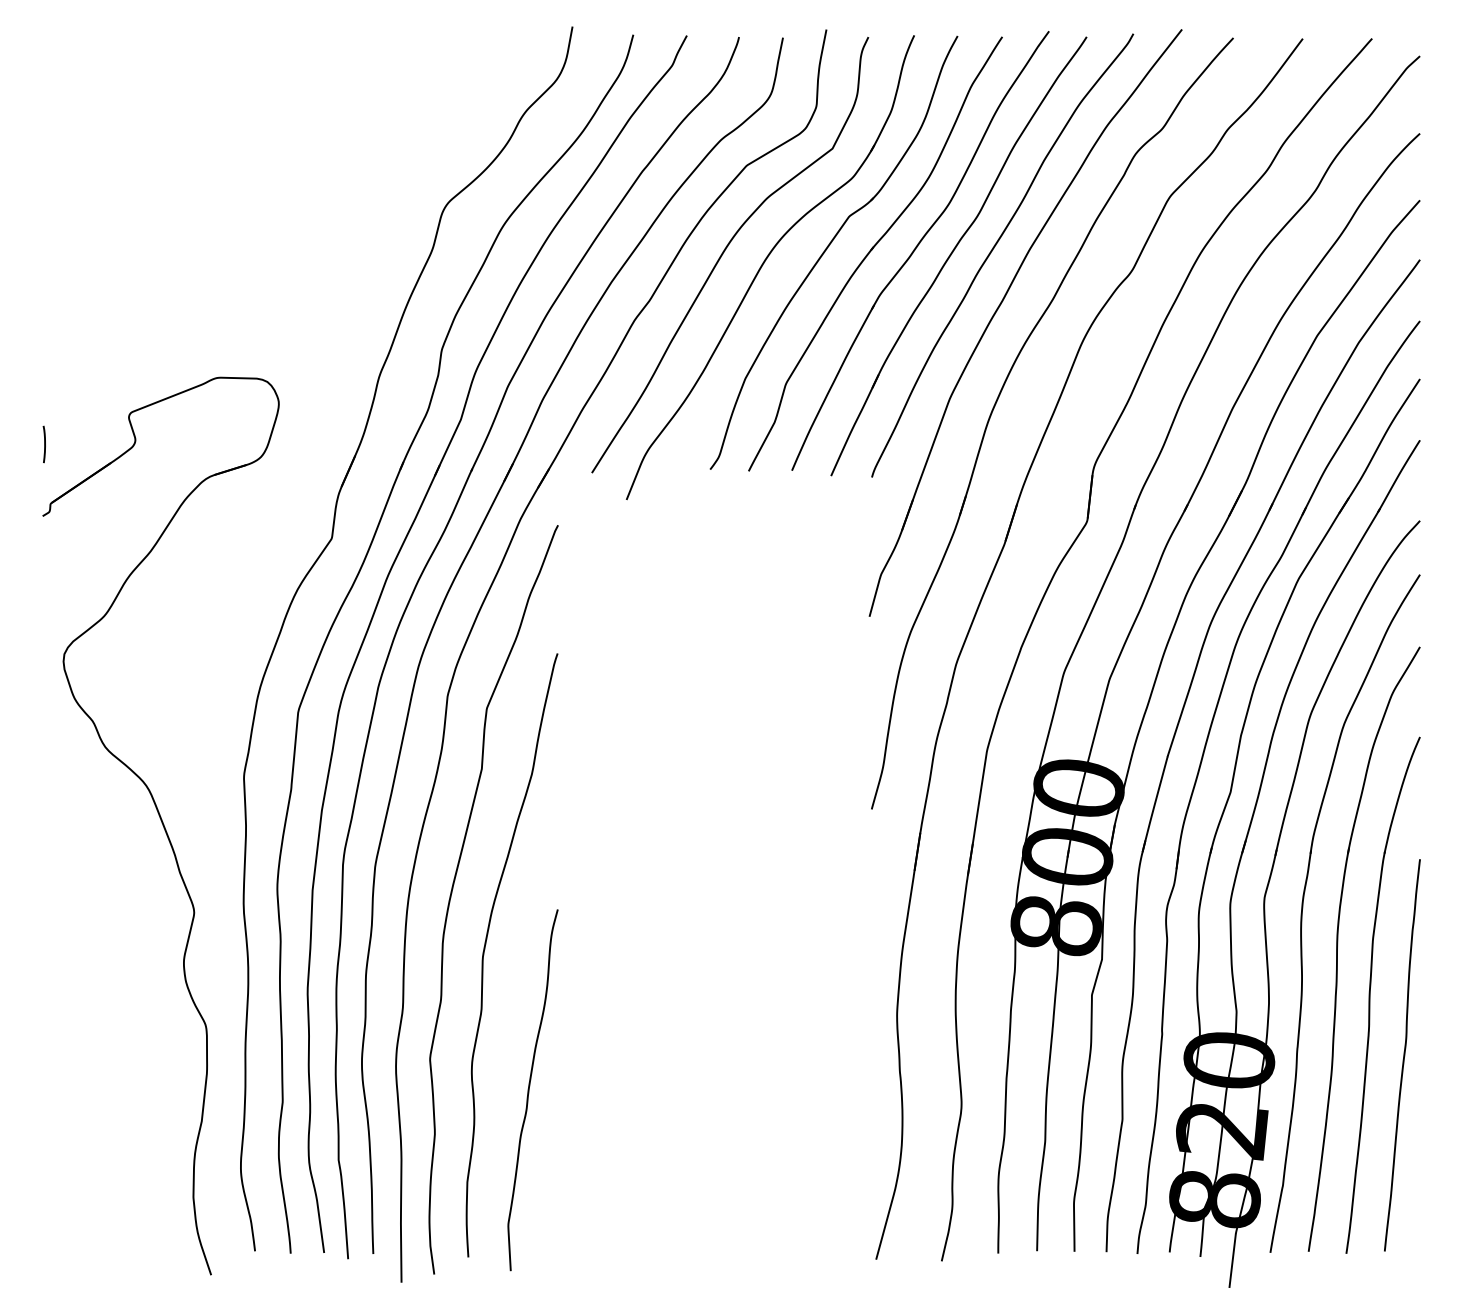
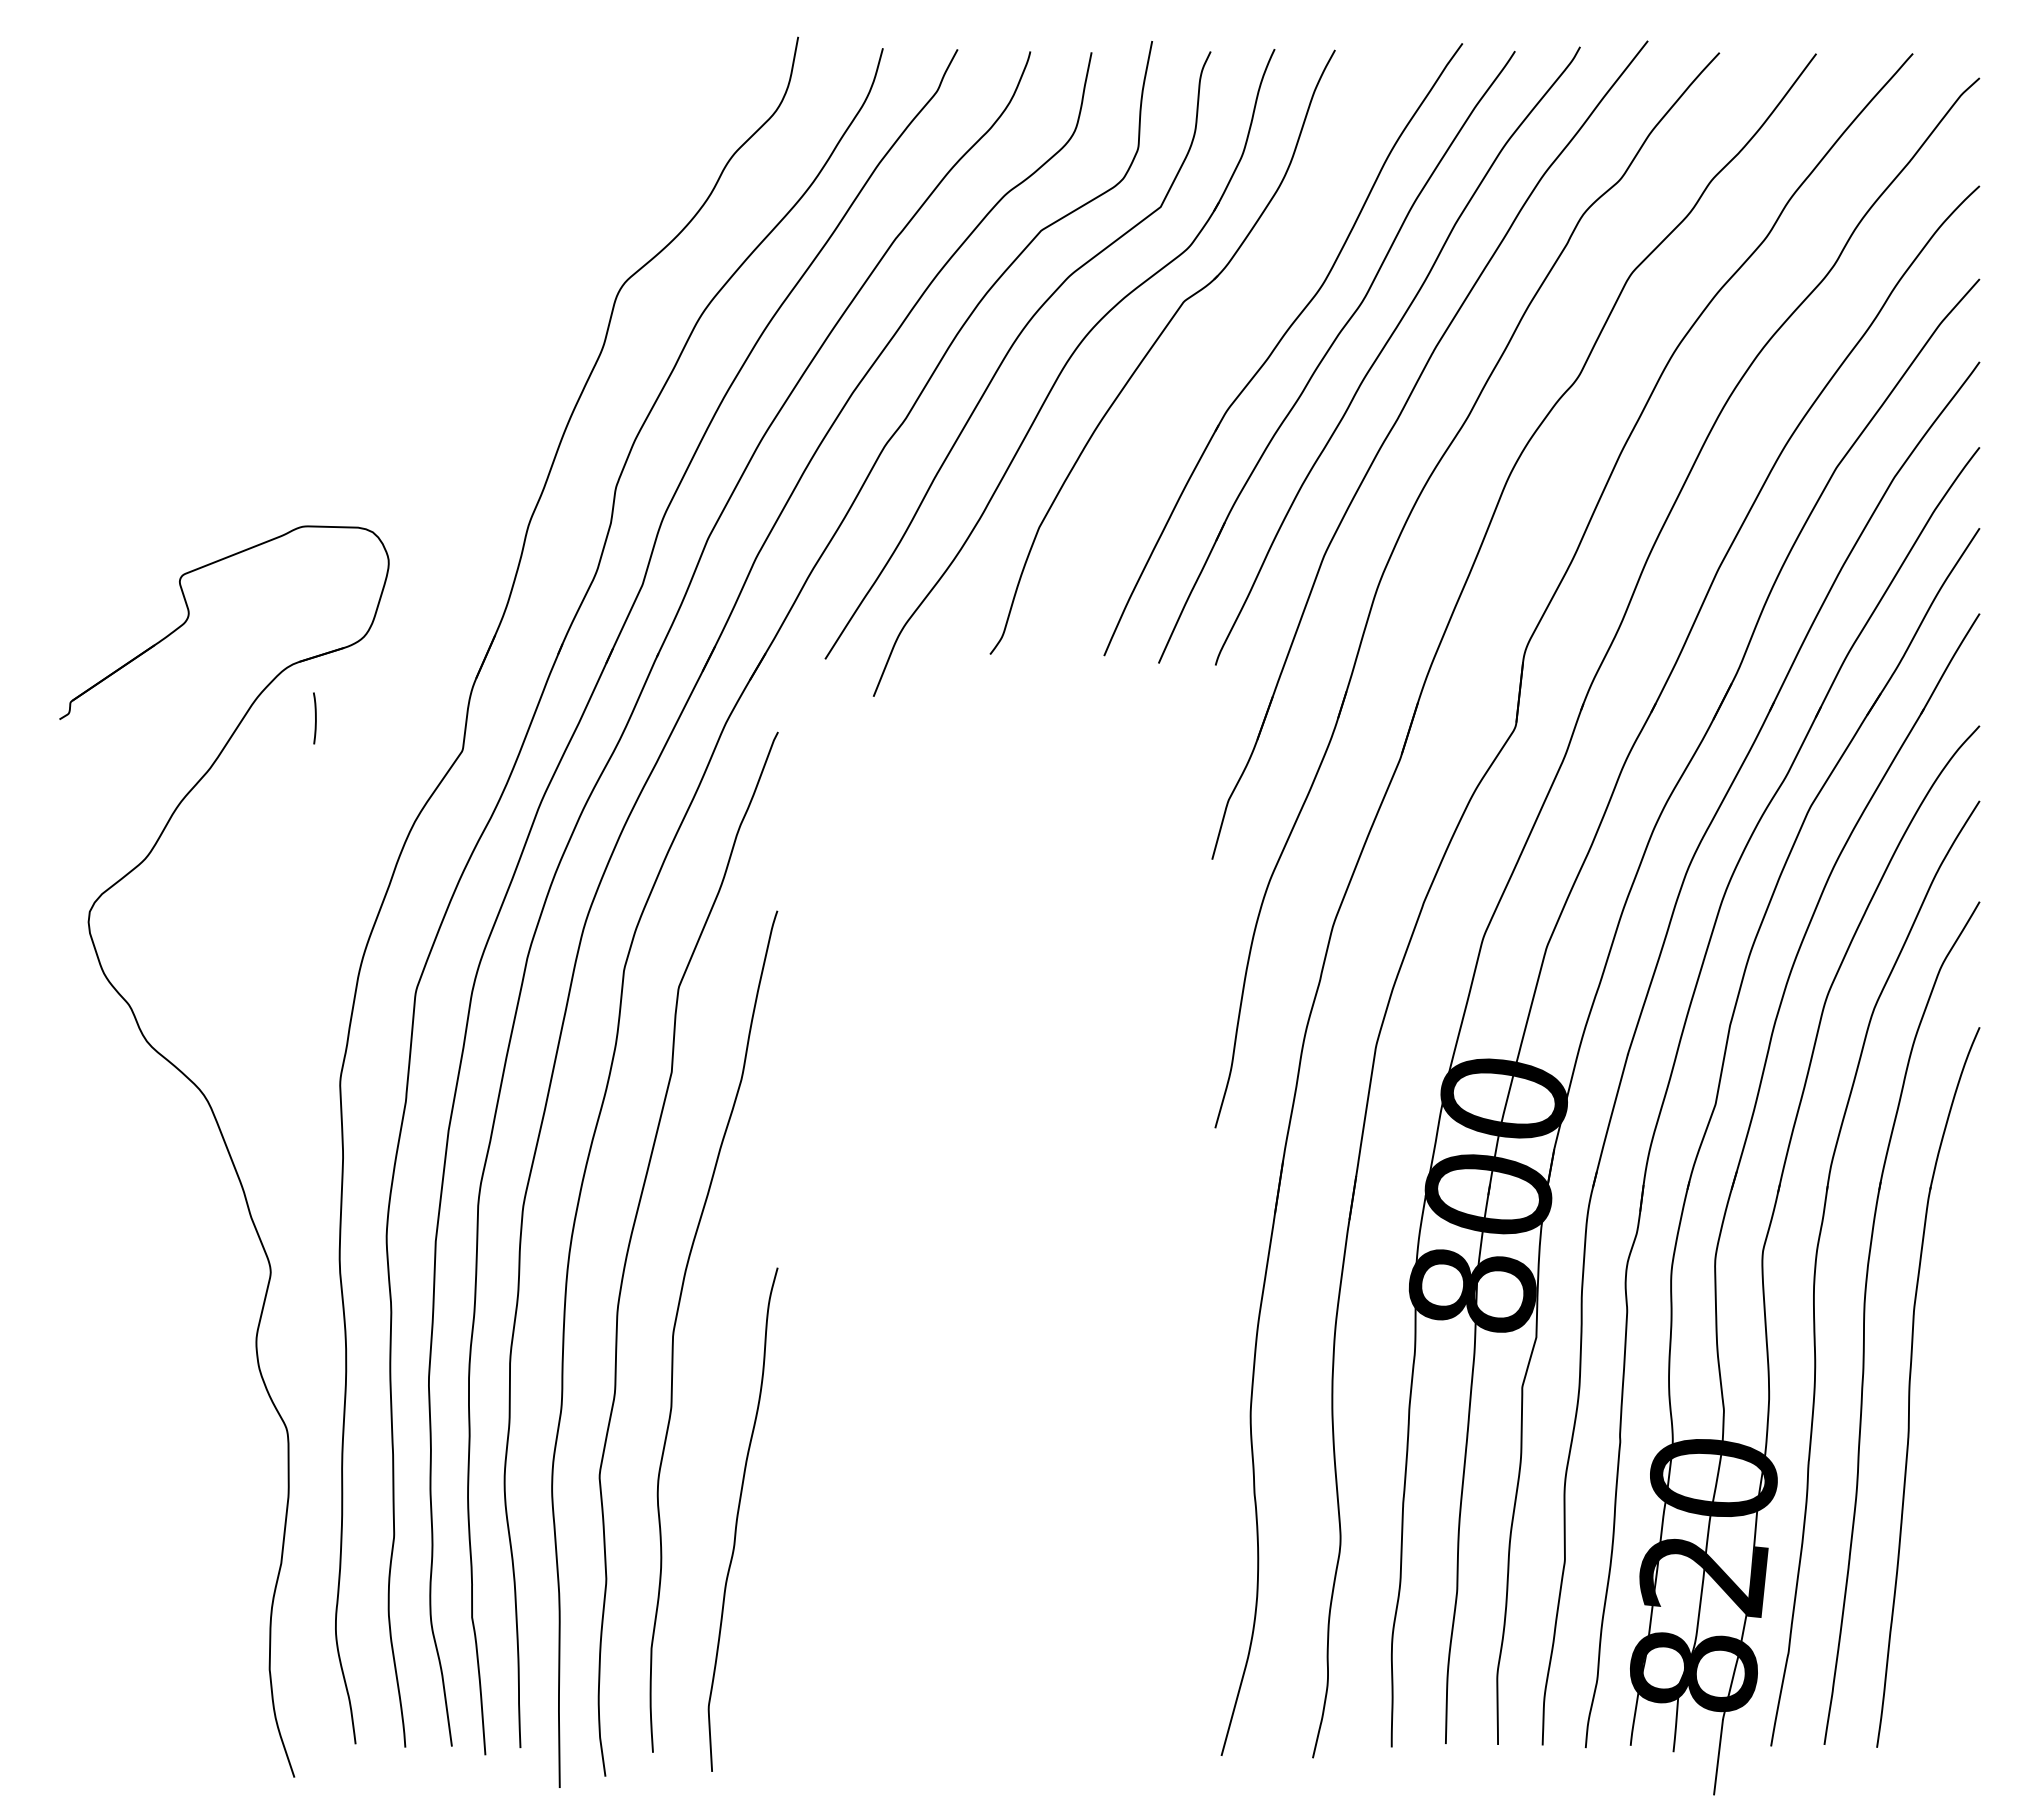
part: (871, 251) -> (1214, 350), removed
line: (44, 444) -> (315, 718), moved
curve: (1403, 1055) -> (1956, 1471), removed

